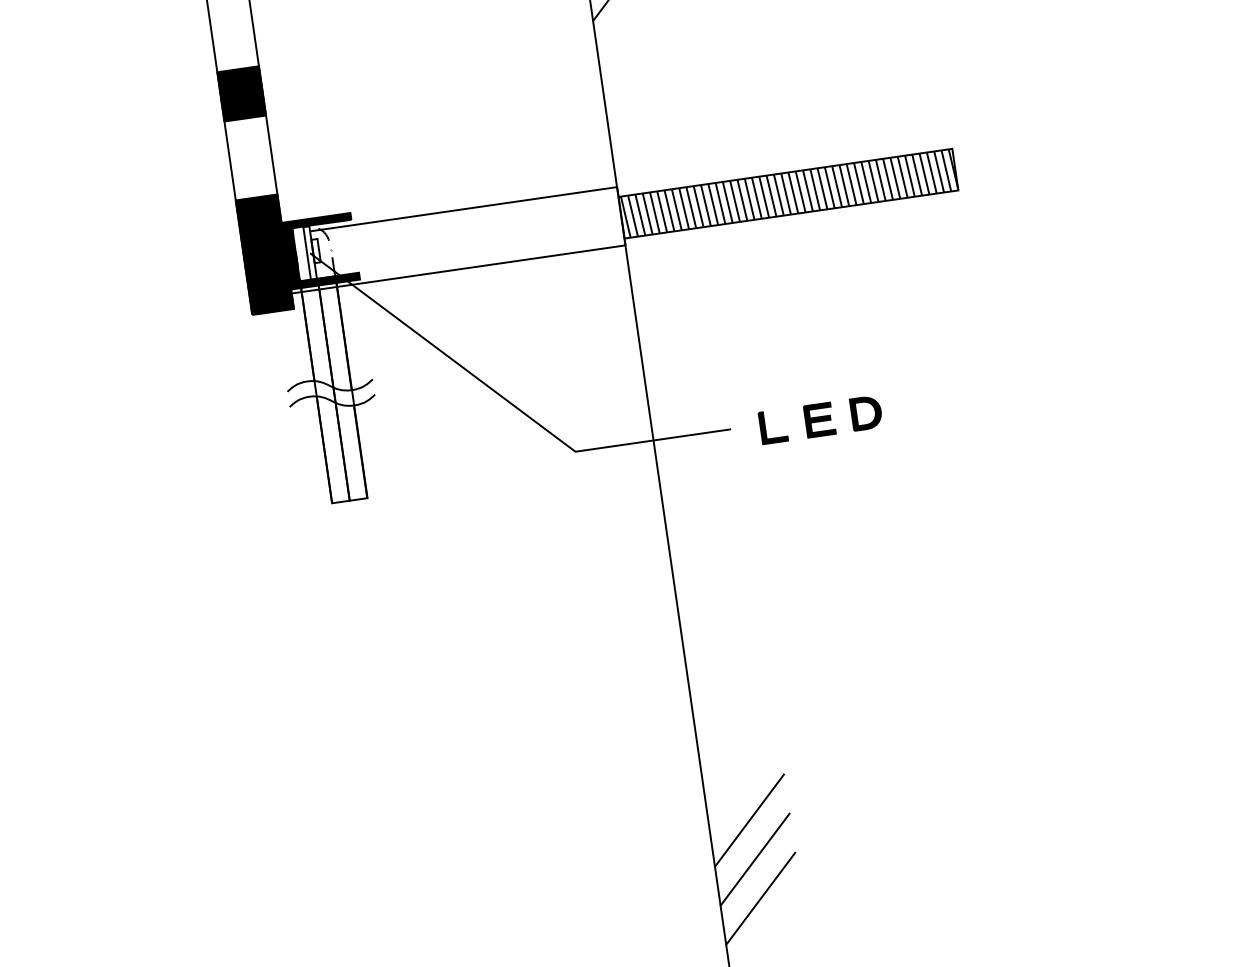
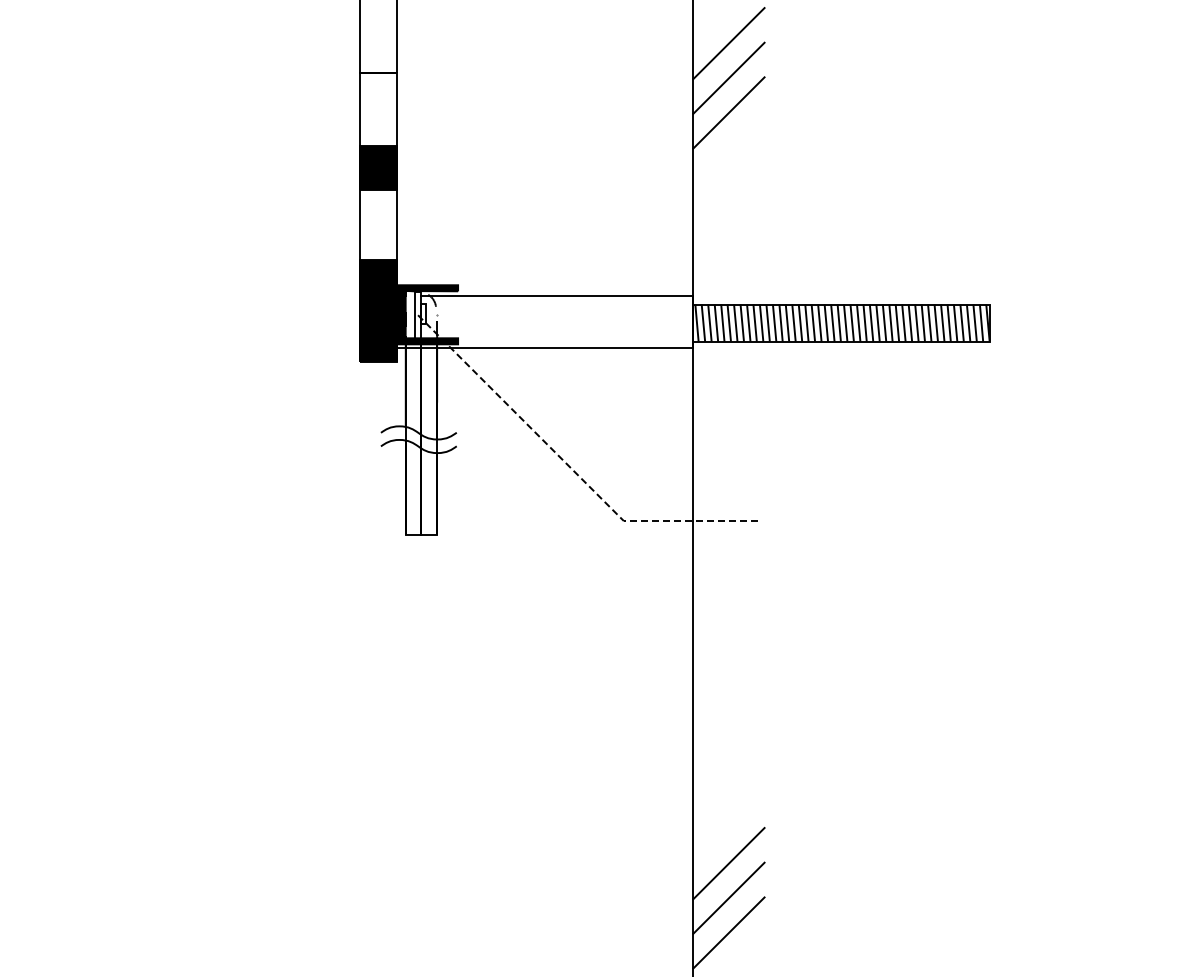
line: (506, 400) -> (570, 467), solid -> dashed
part: (821, 419) -> (841, 523), removed

